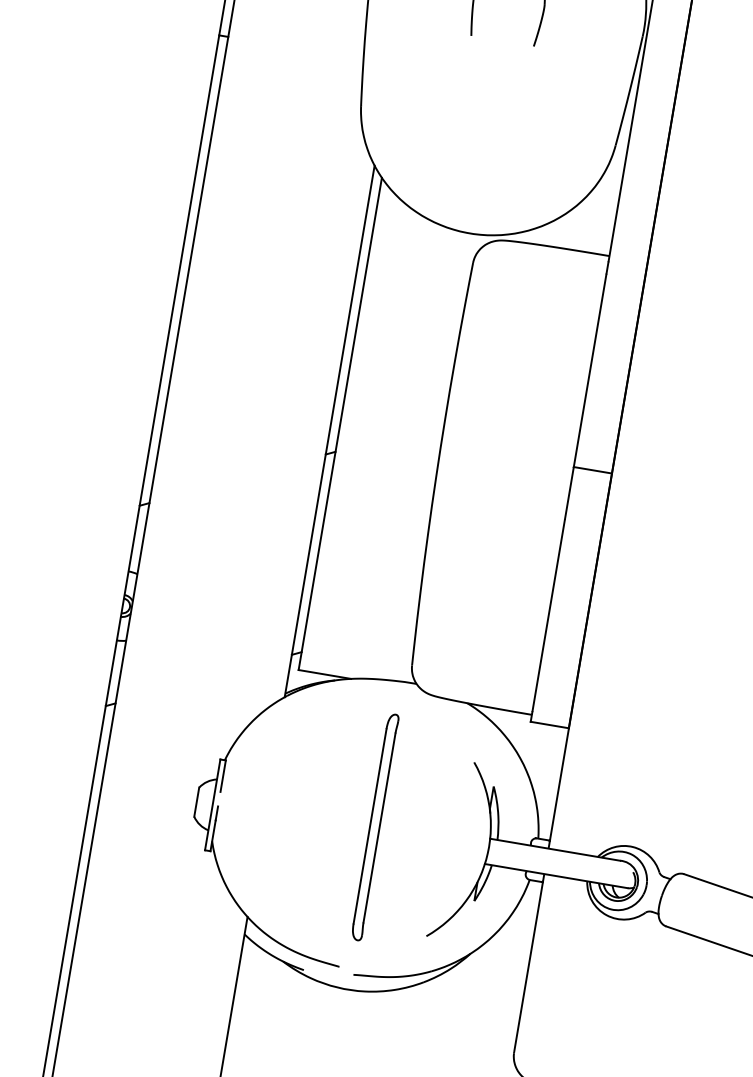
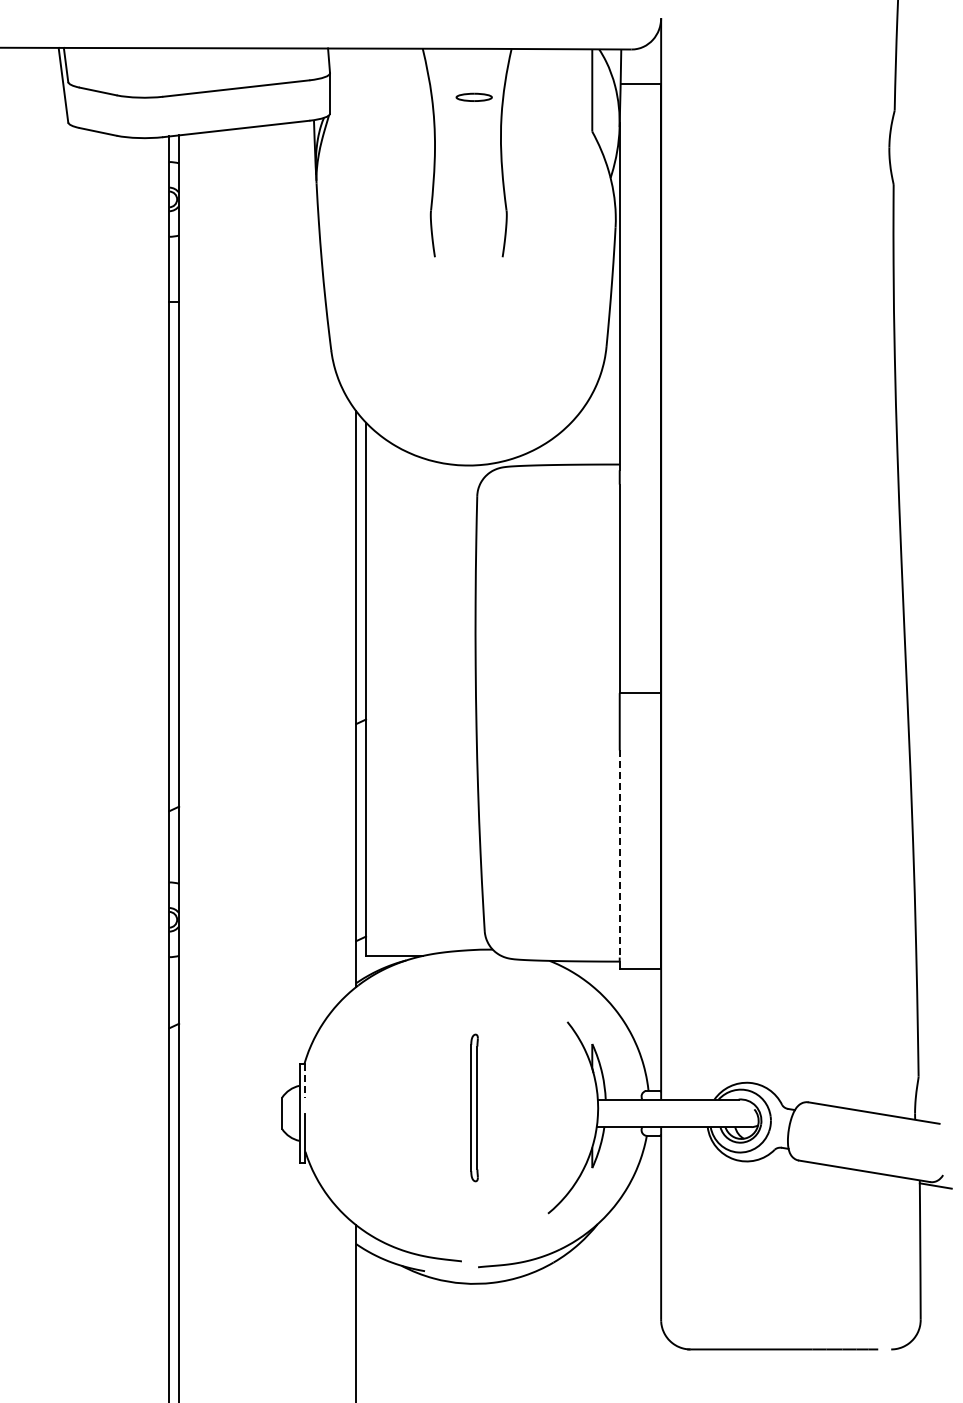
line: (548, 615) -> (619, 854), solid -> dashed
line: (223, 776) -> (305, 1081), solid -> dashed
part: (375, 826) -> (474, 1107), size x0.6

